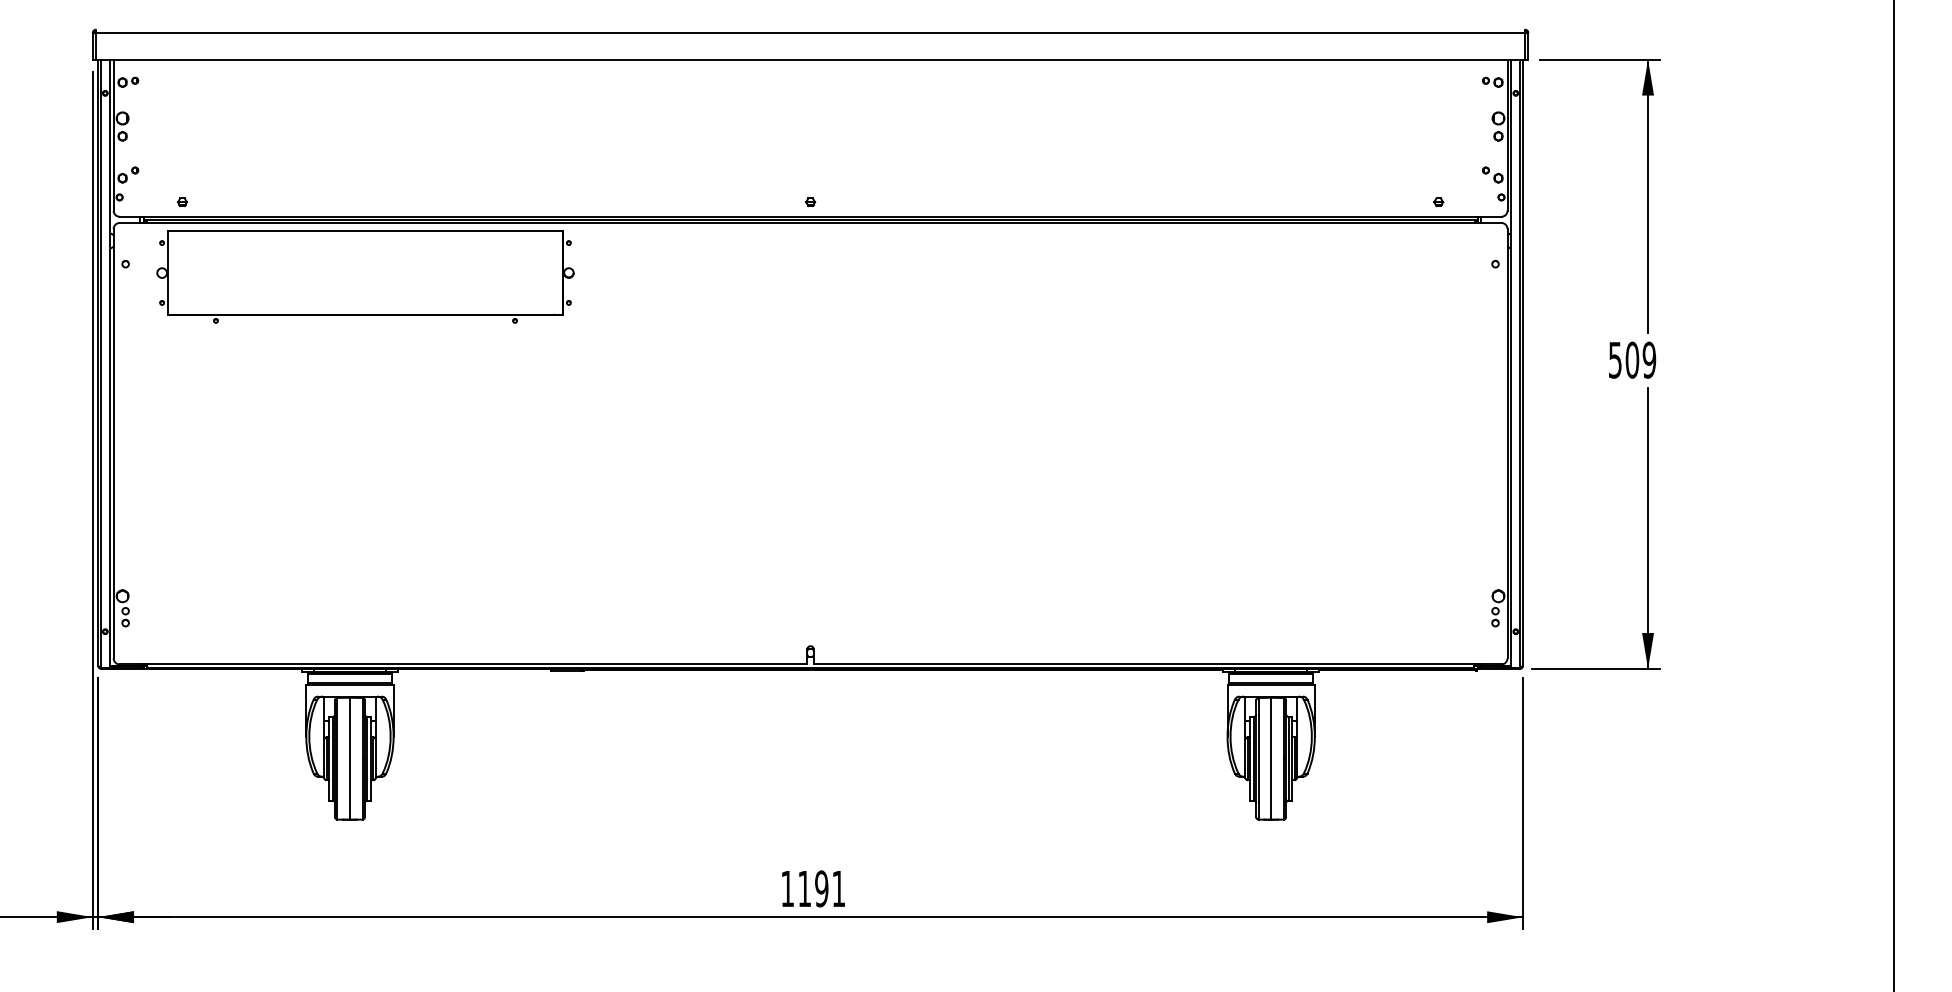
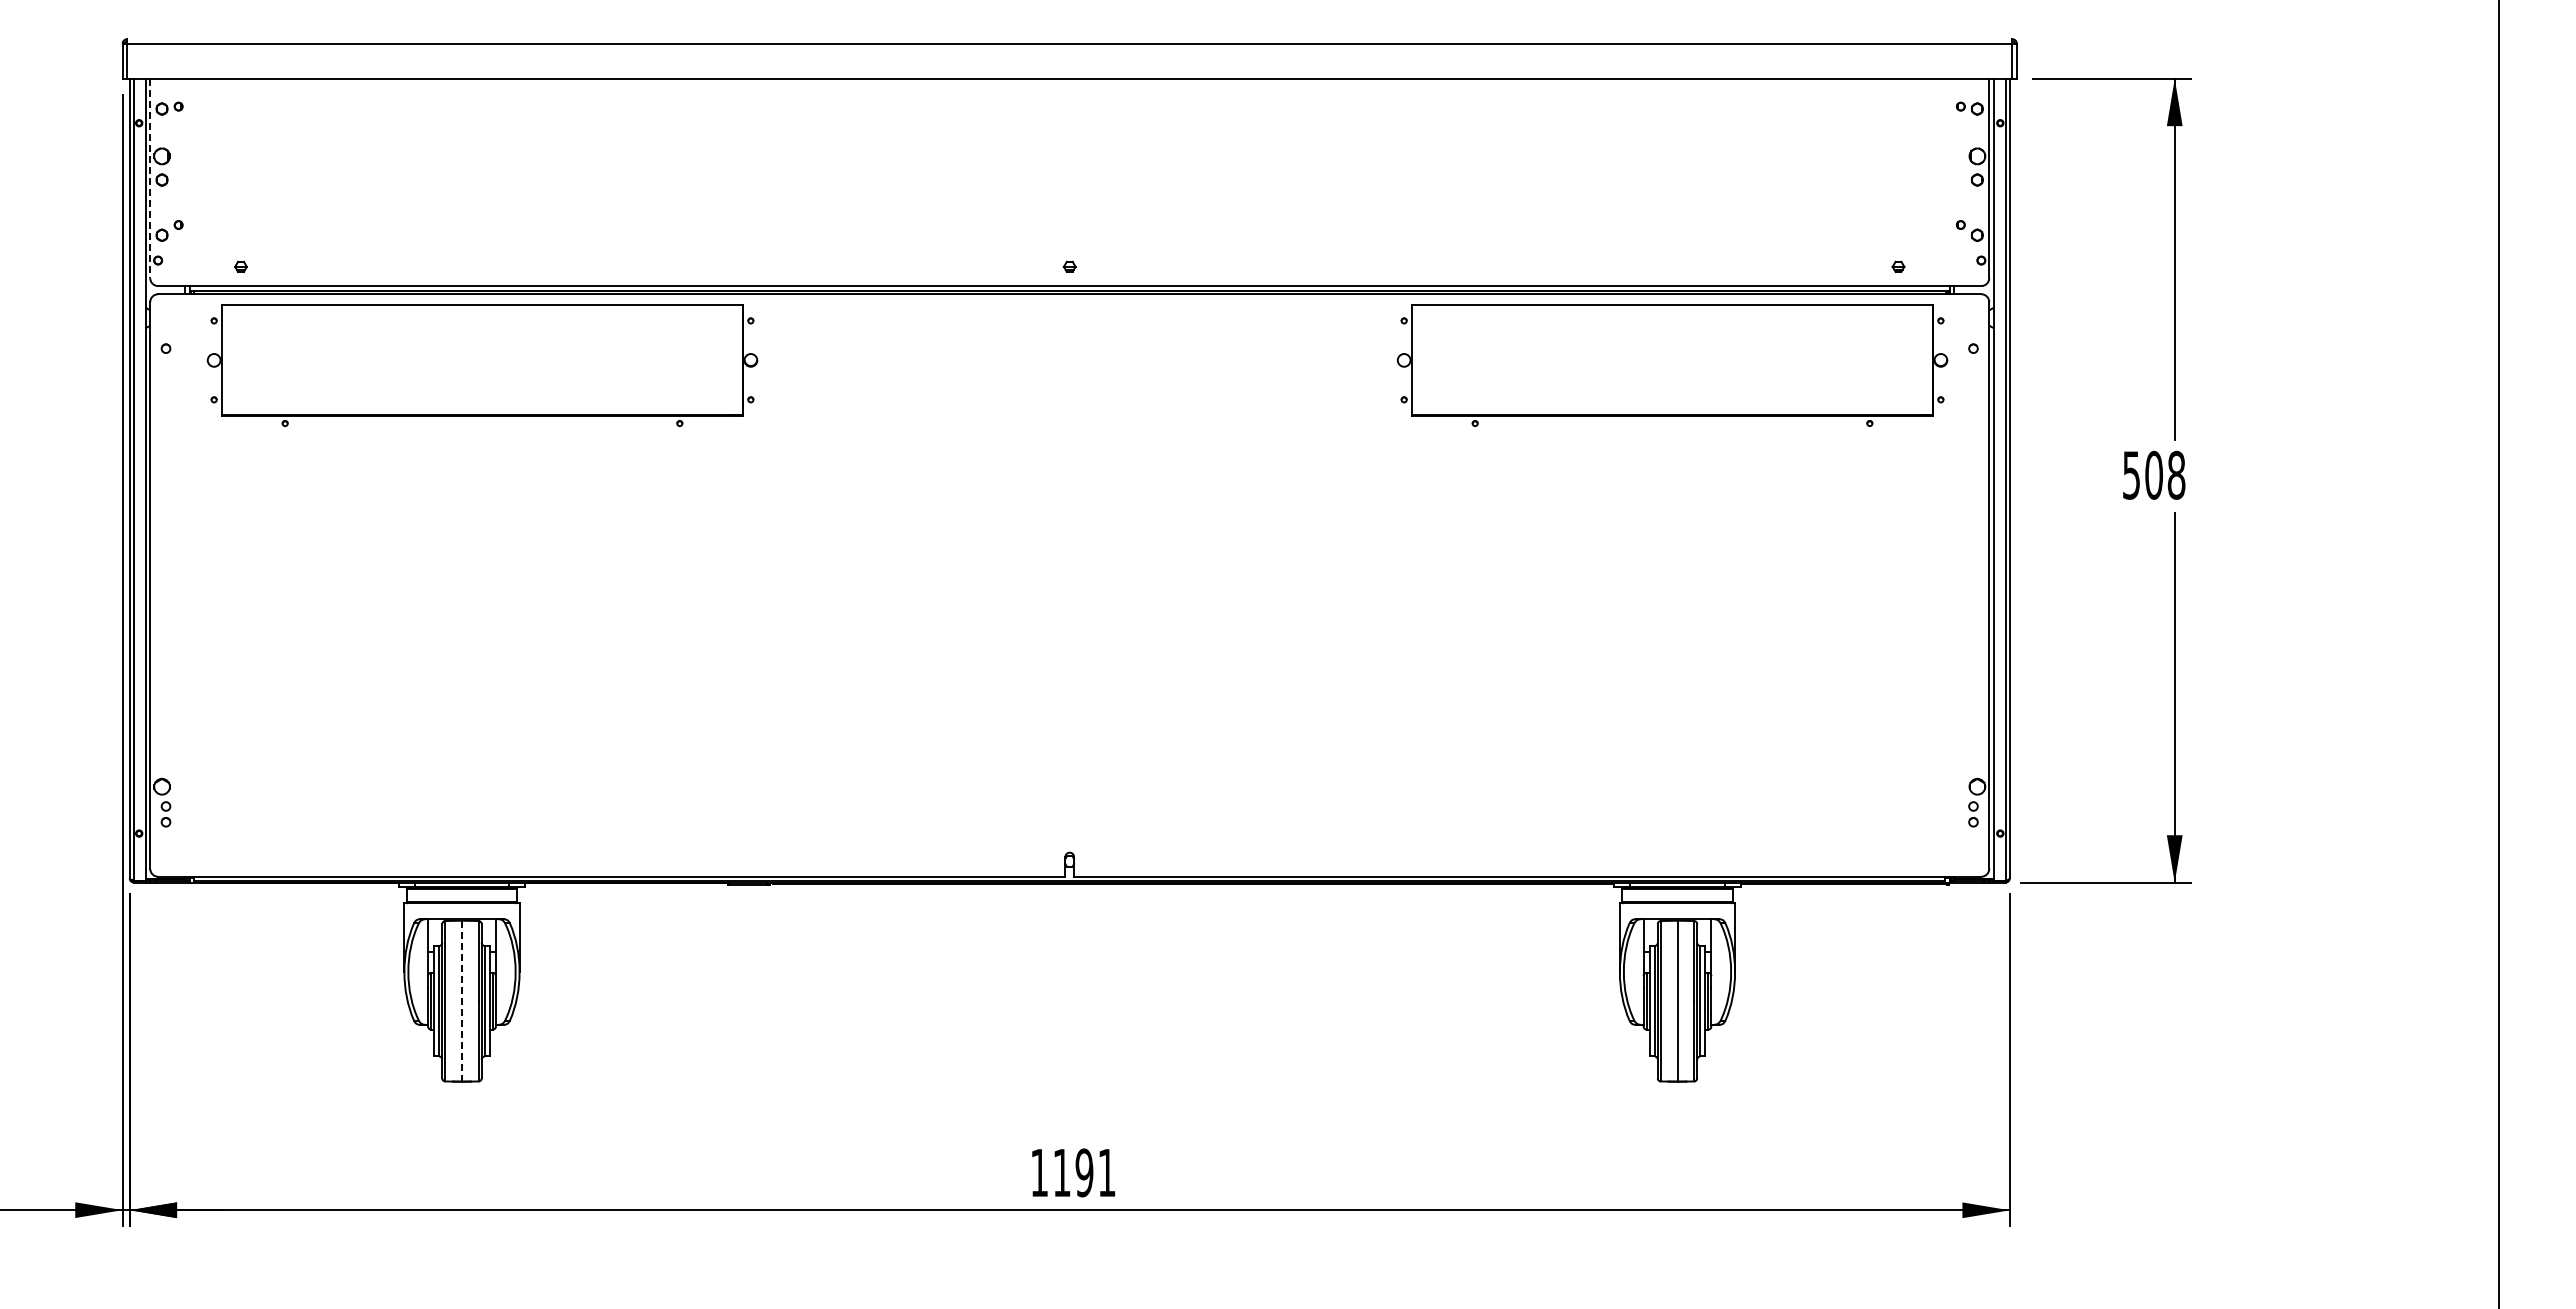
line: (113, 135) -> (150, 178), solid -> dashed
part: (1267, 276) -> (1672, 365), added
text: (1649, 360) -> (2176, 475), 509 -> 508
line: (350, 758) -> (462, 1001), solid -> dashed

